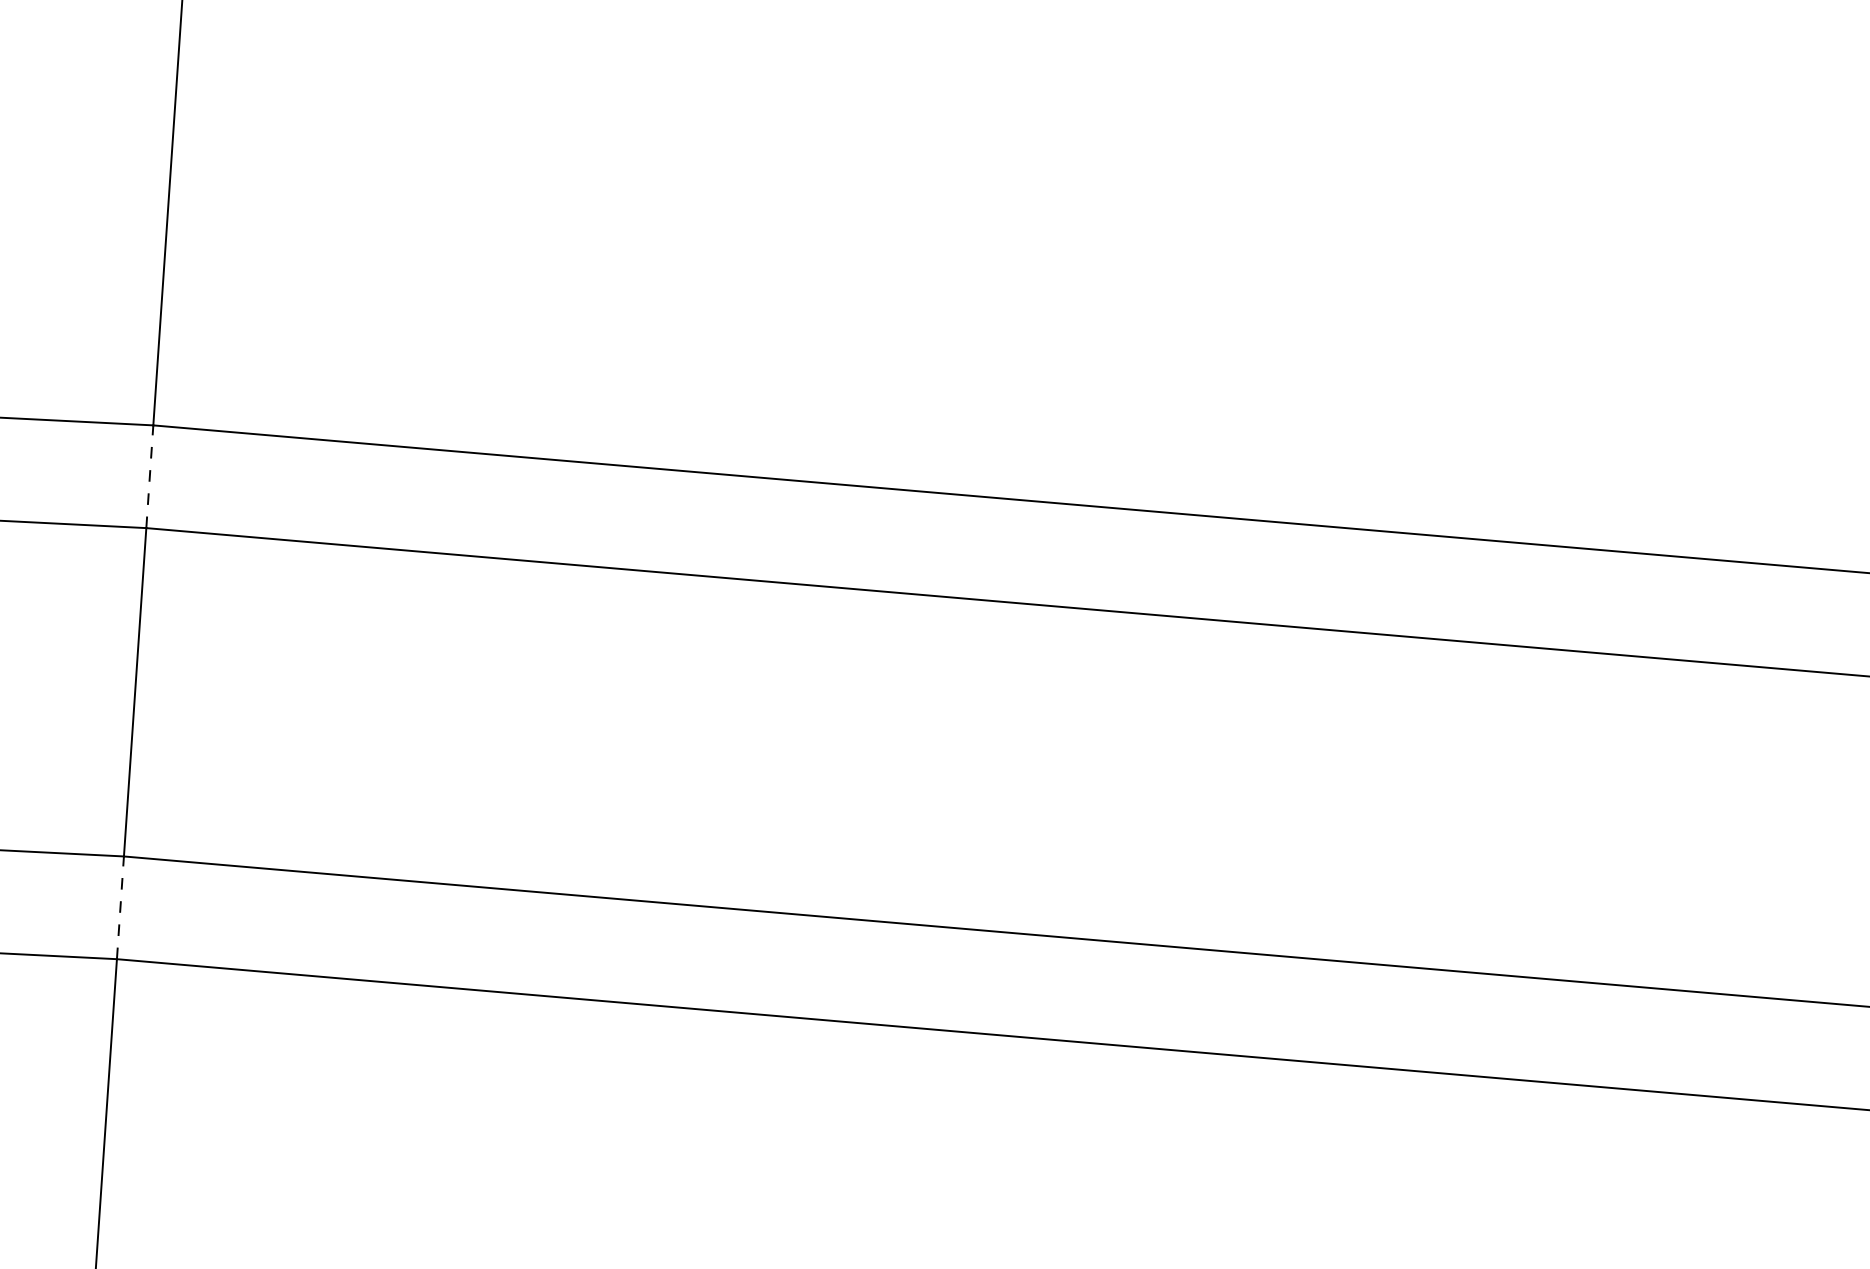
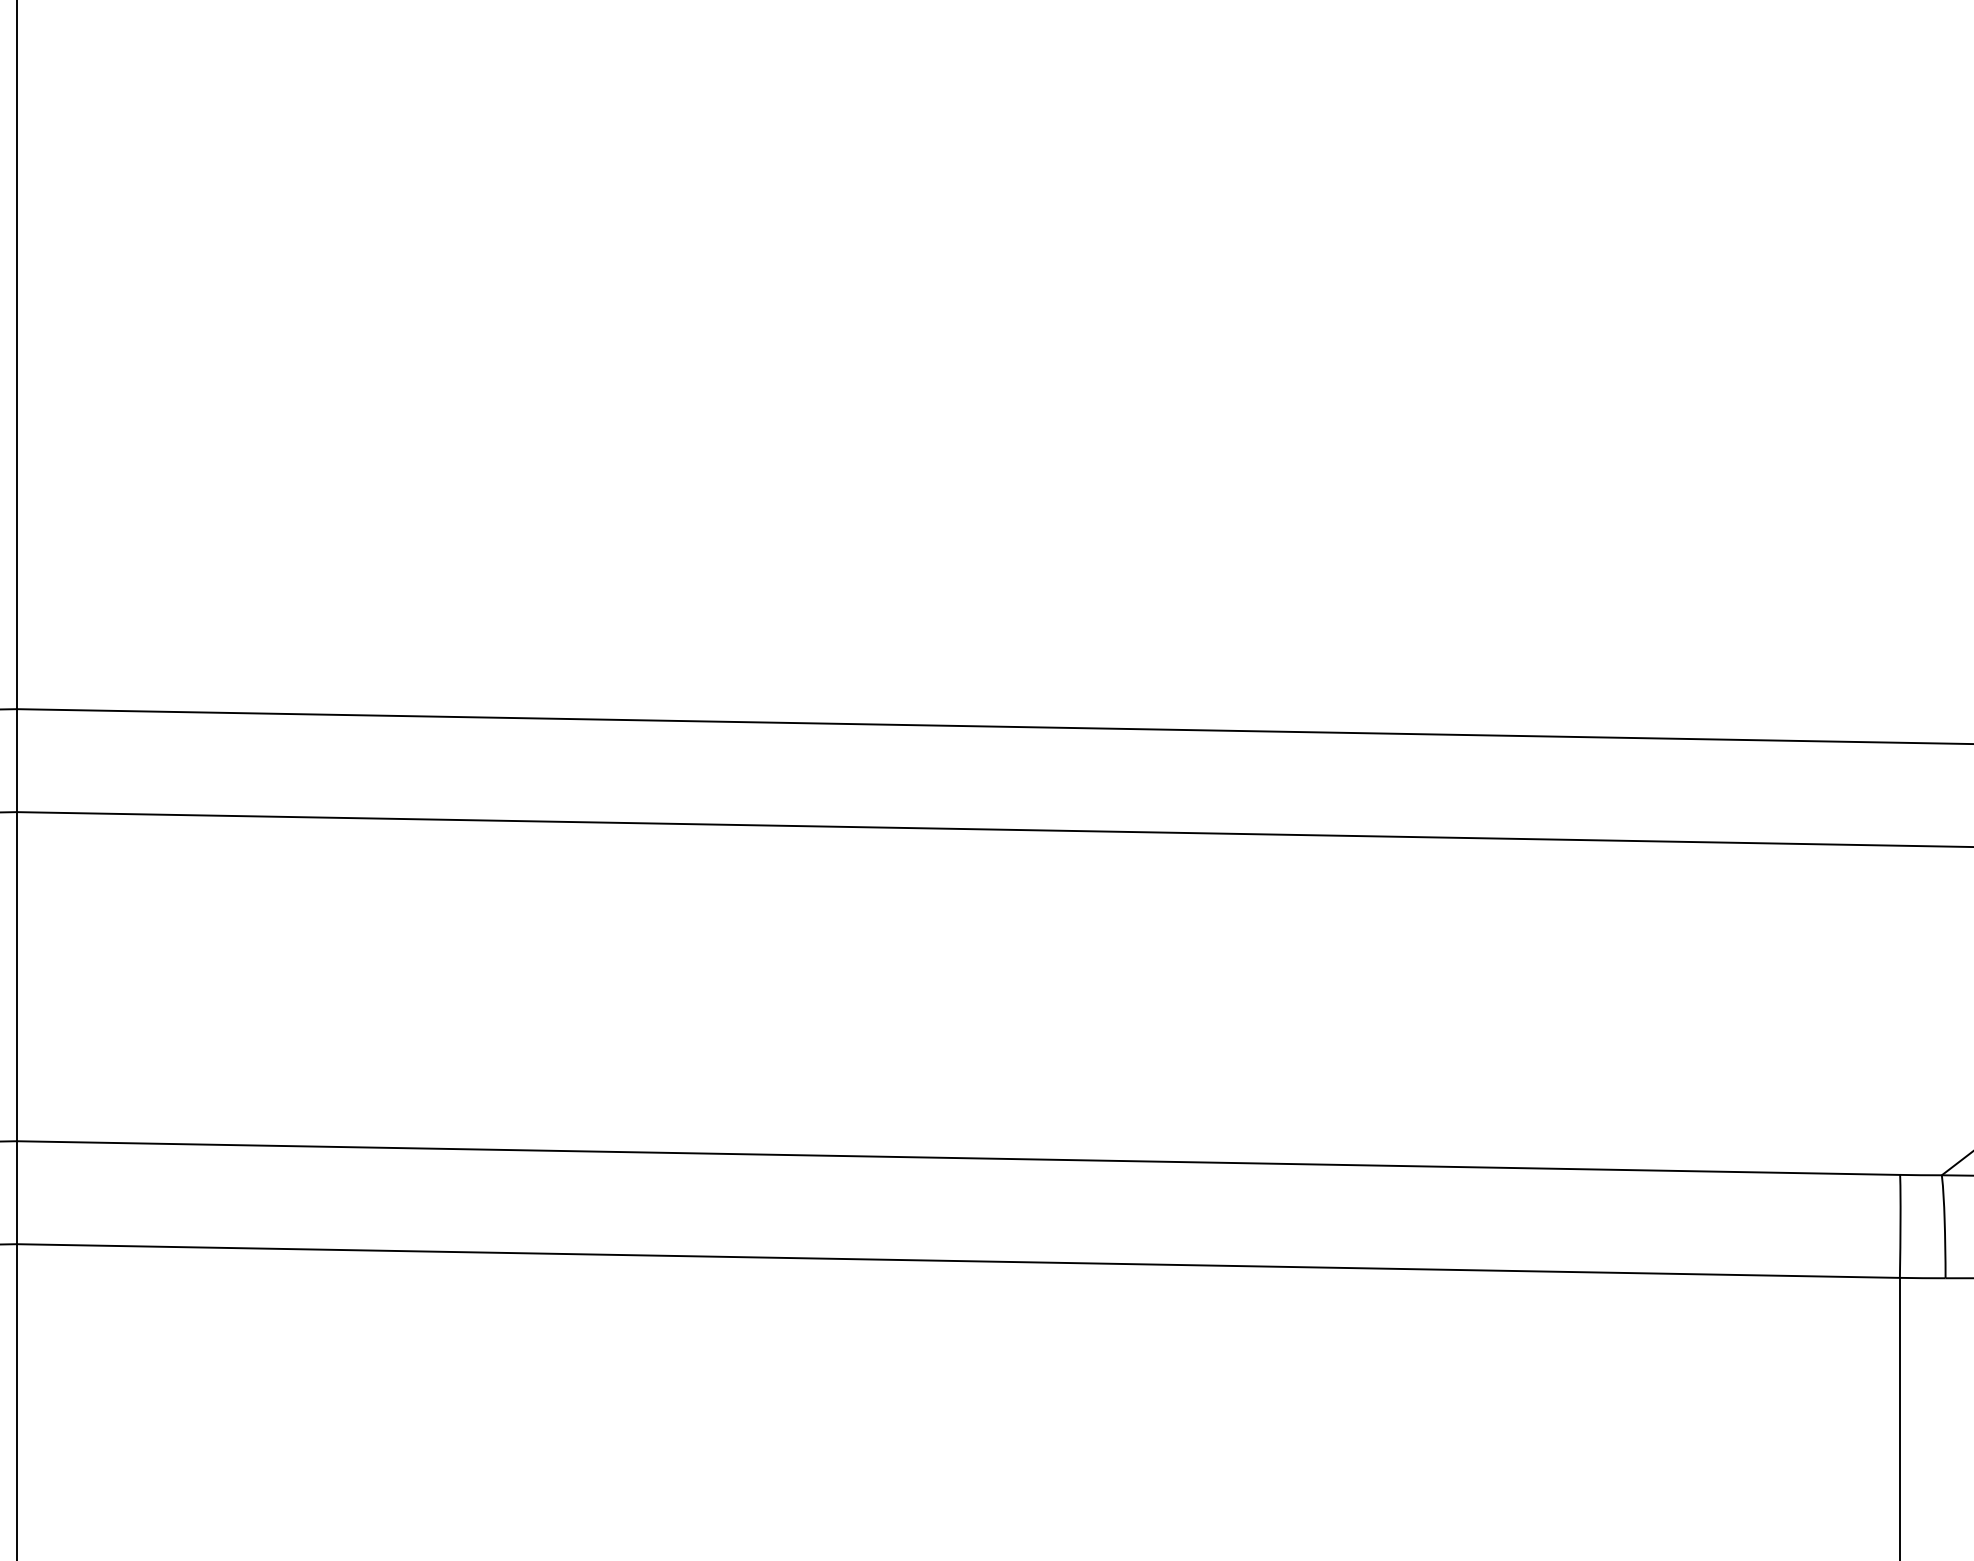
line: (149, 476) -> (16, 760), dashed -> solid
line: (120, 907) -> (16, 1192), dashed -> solid

